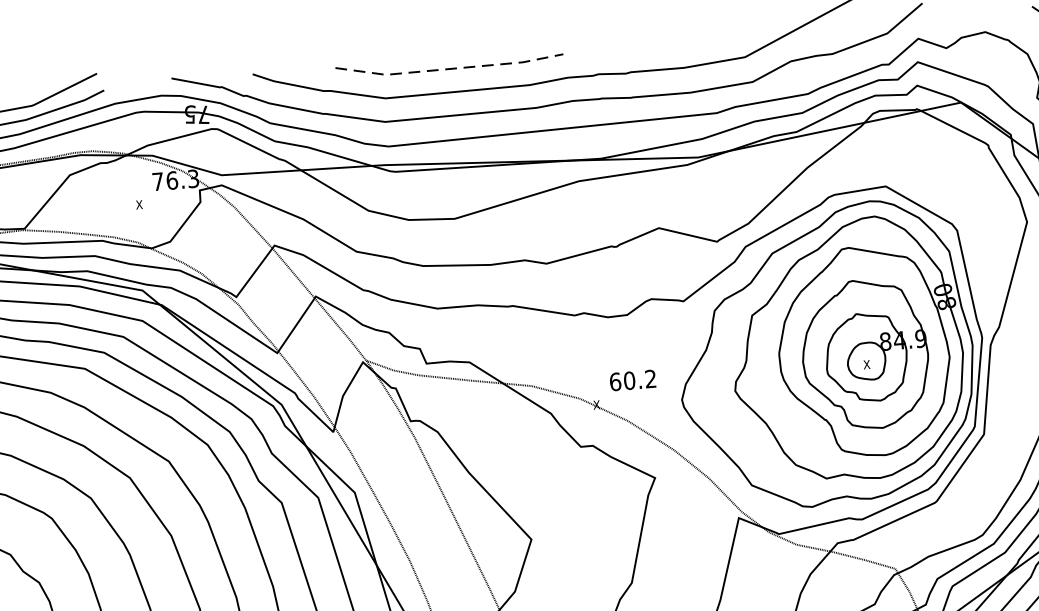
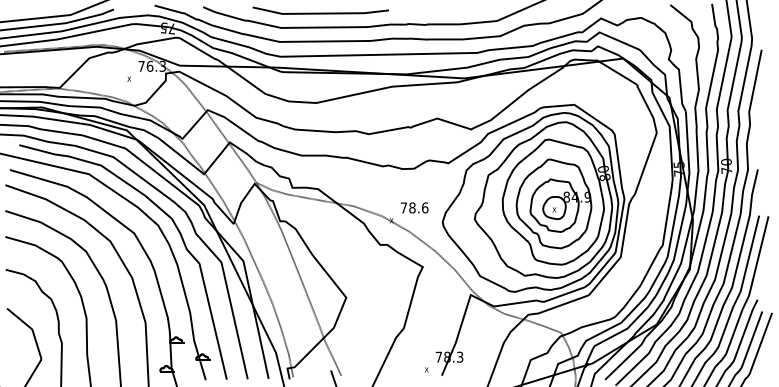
line: (451, 68) -> (321, 13), dashed -> solid
text: (632, 379) -> (414, 207), 60.2 -> 78.6

